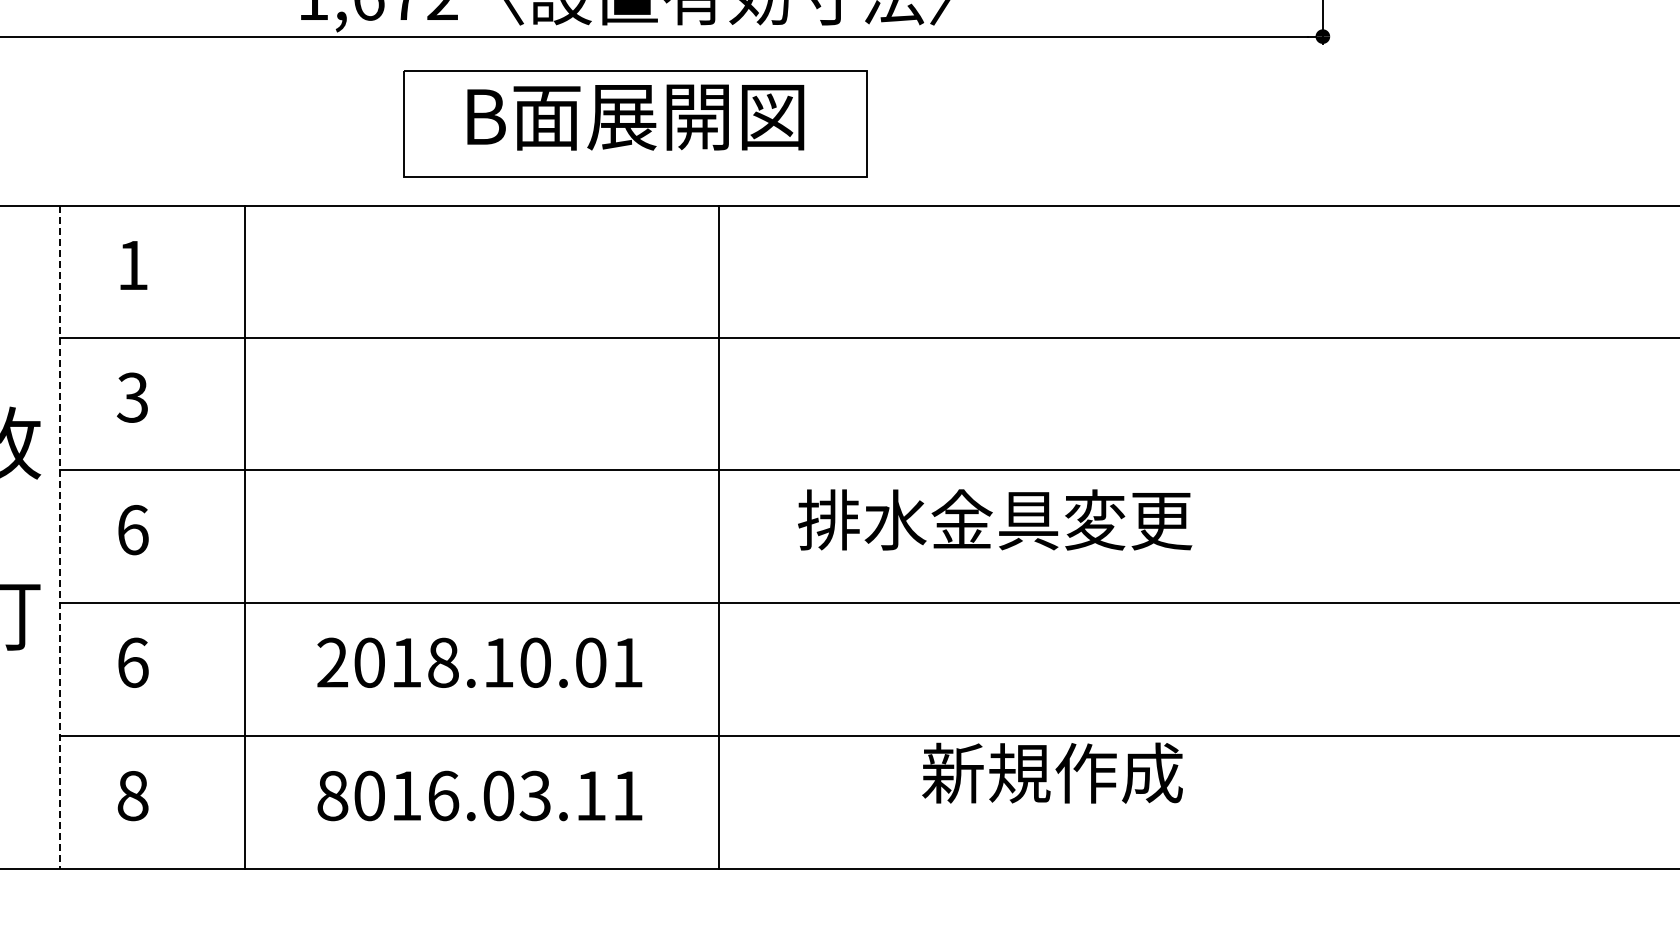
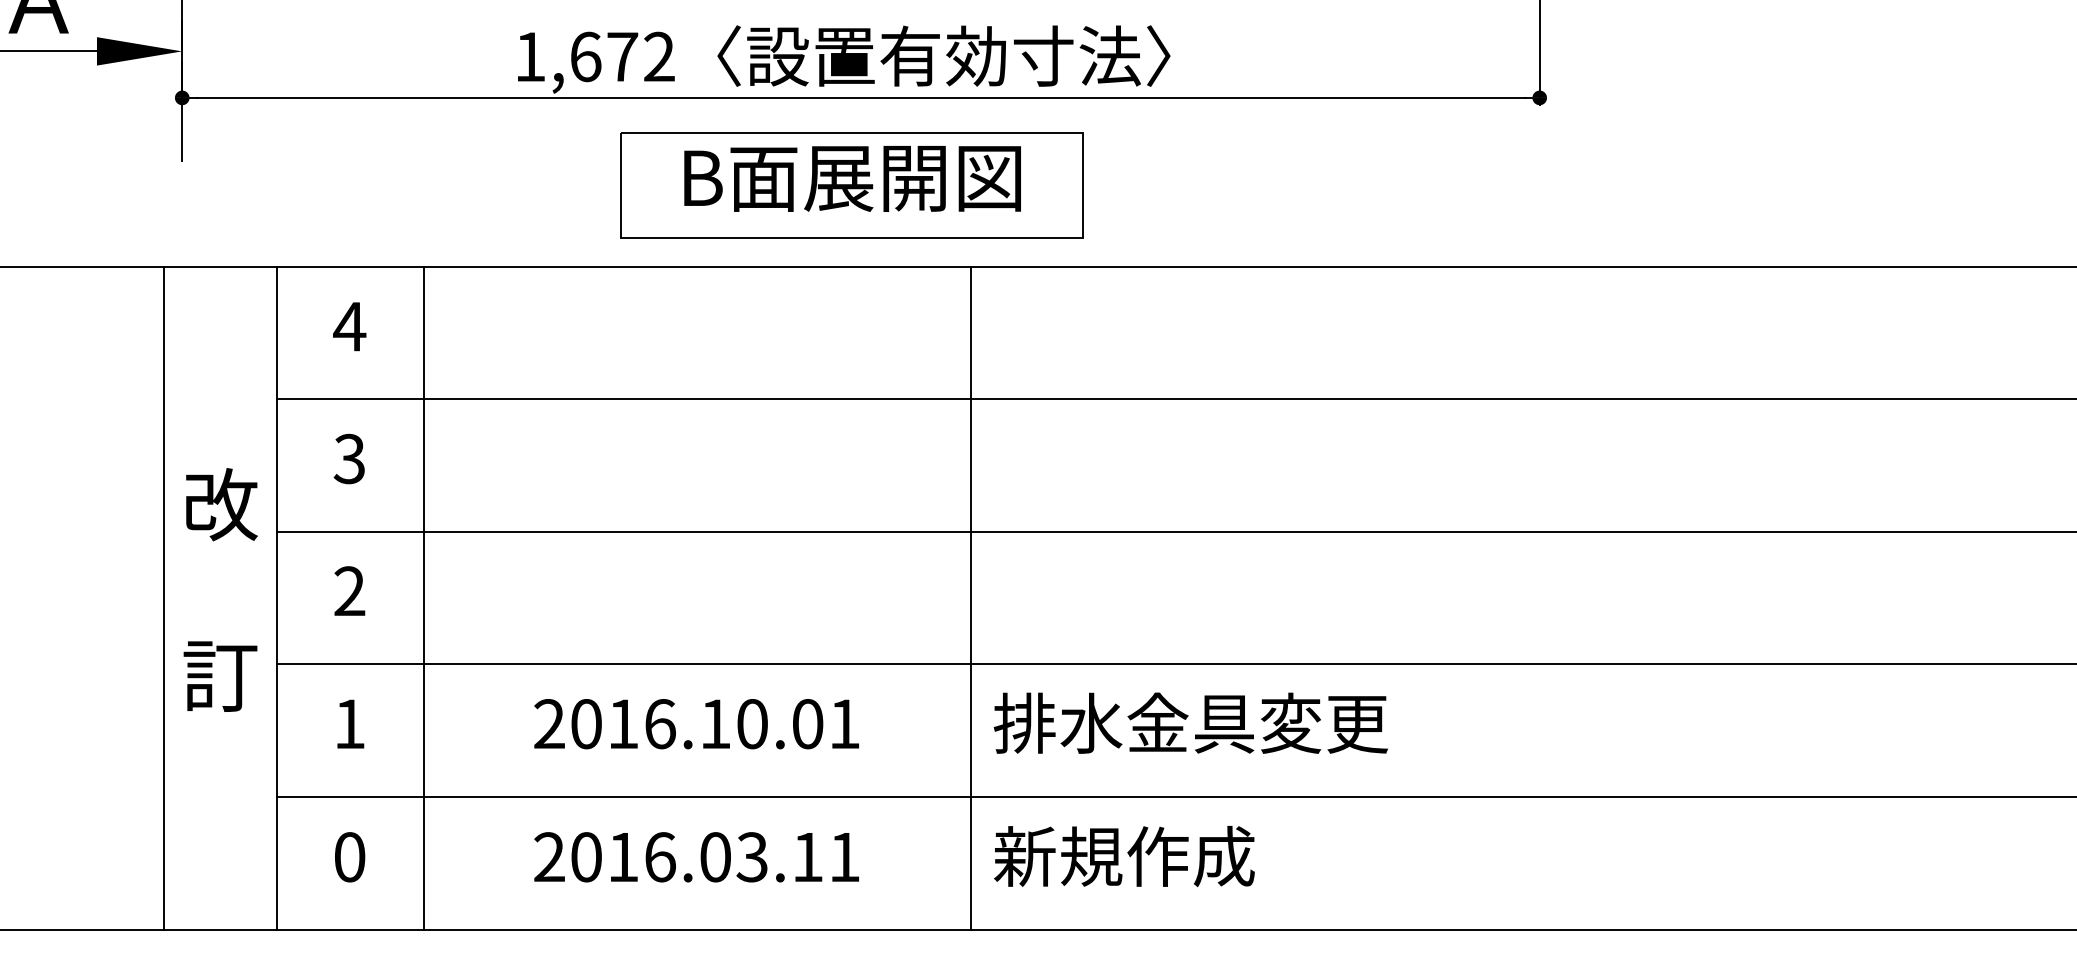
text: (132, 265) -> (349, 326), 1 -> 4
text: (994, 519) -> (1190, 722), moved
text: (132, 530) -> (349, 591), 6 -> 2
line: (59, 537) -> (276, 598), dashed -> solid
line: (244, 537) -> (423, 598), moved
line: (719, 537) -> (971, 598), moved
text: (133, 663) -> (350, 724), 6 -> 1
text: (443, 663) -> (660, 724), 2018.10.01 -> 2016.10.01
text: (1052, 773) -> (1124, 856), moved
text: (132, 796) -> (349, 857), 8 -> 0
text: (332, 796) -> (549, 857), 8016.03.11 -> 2016.03.11

